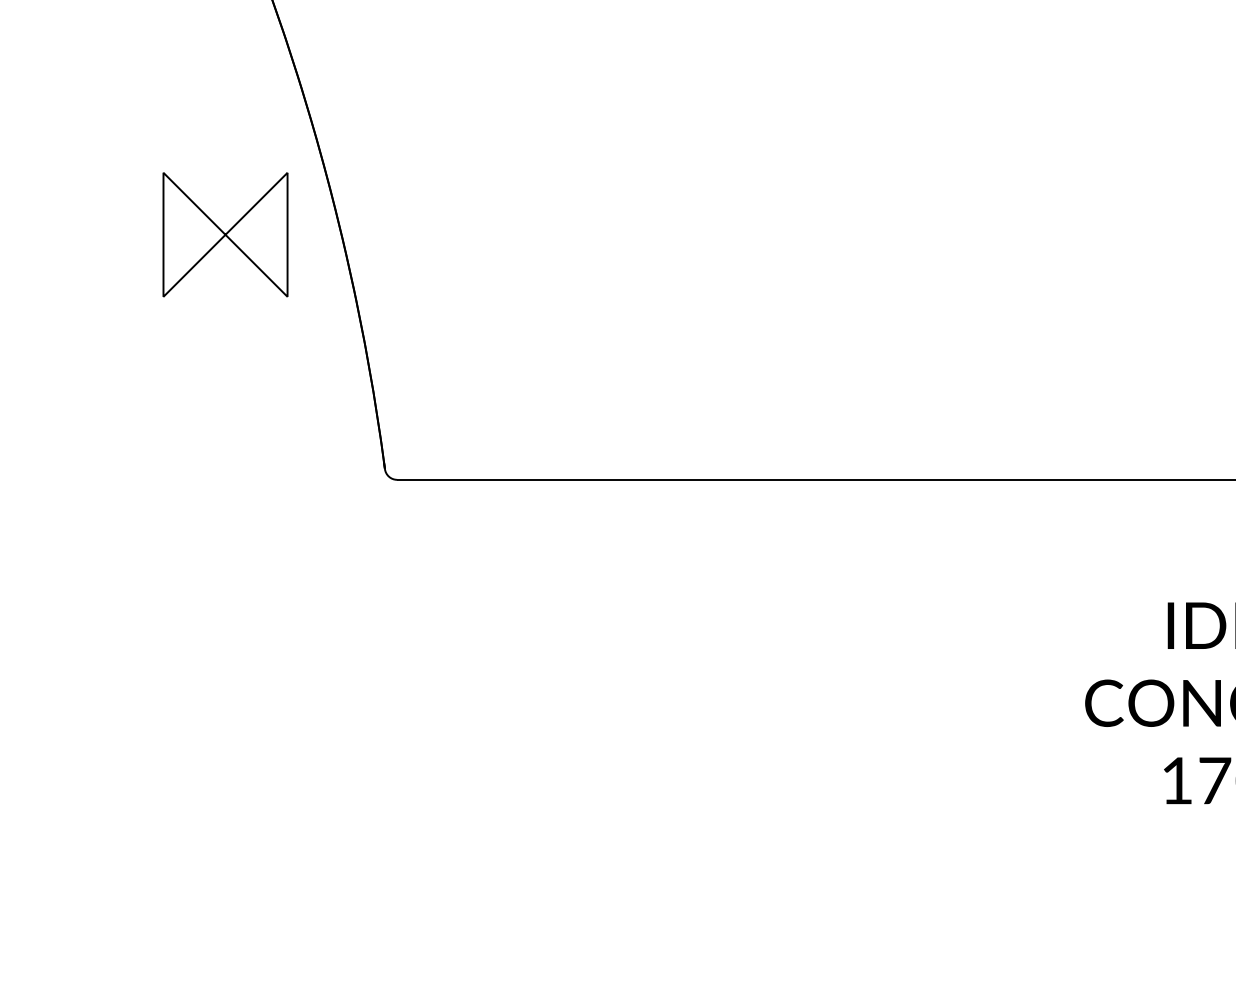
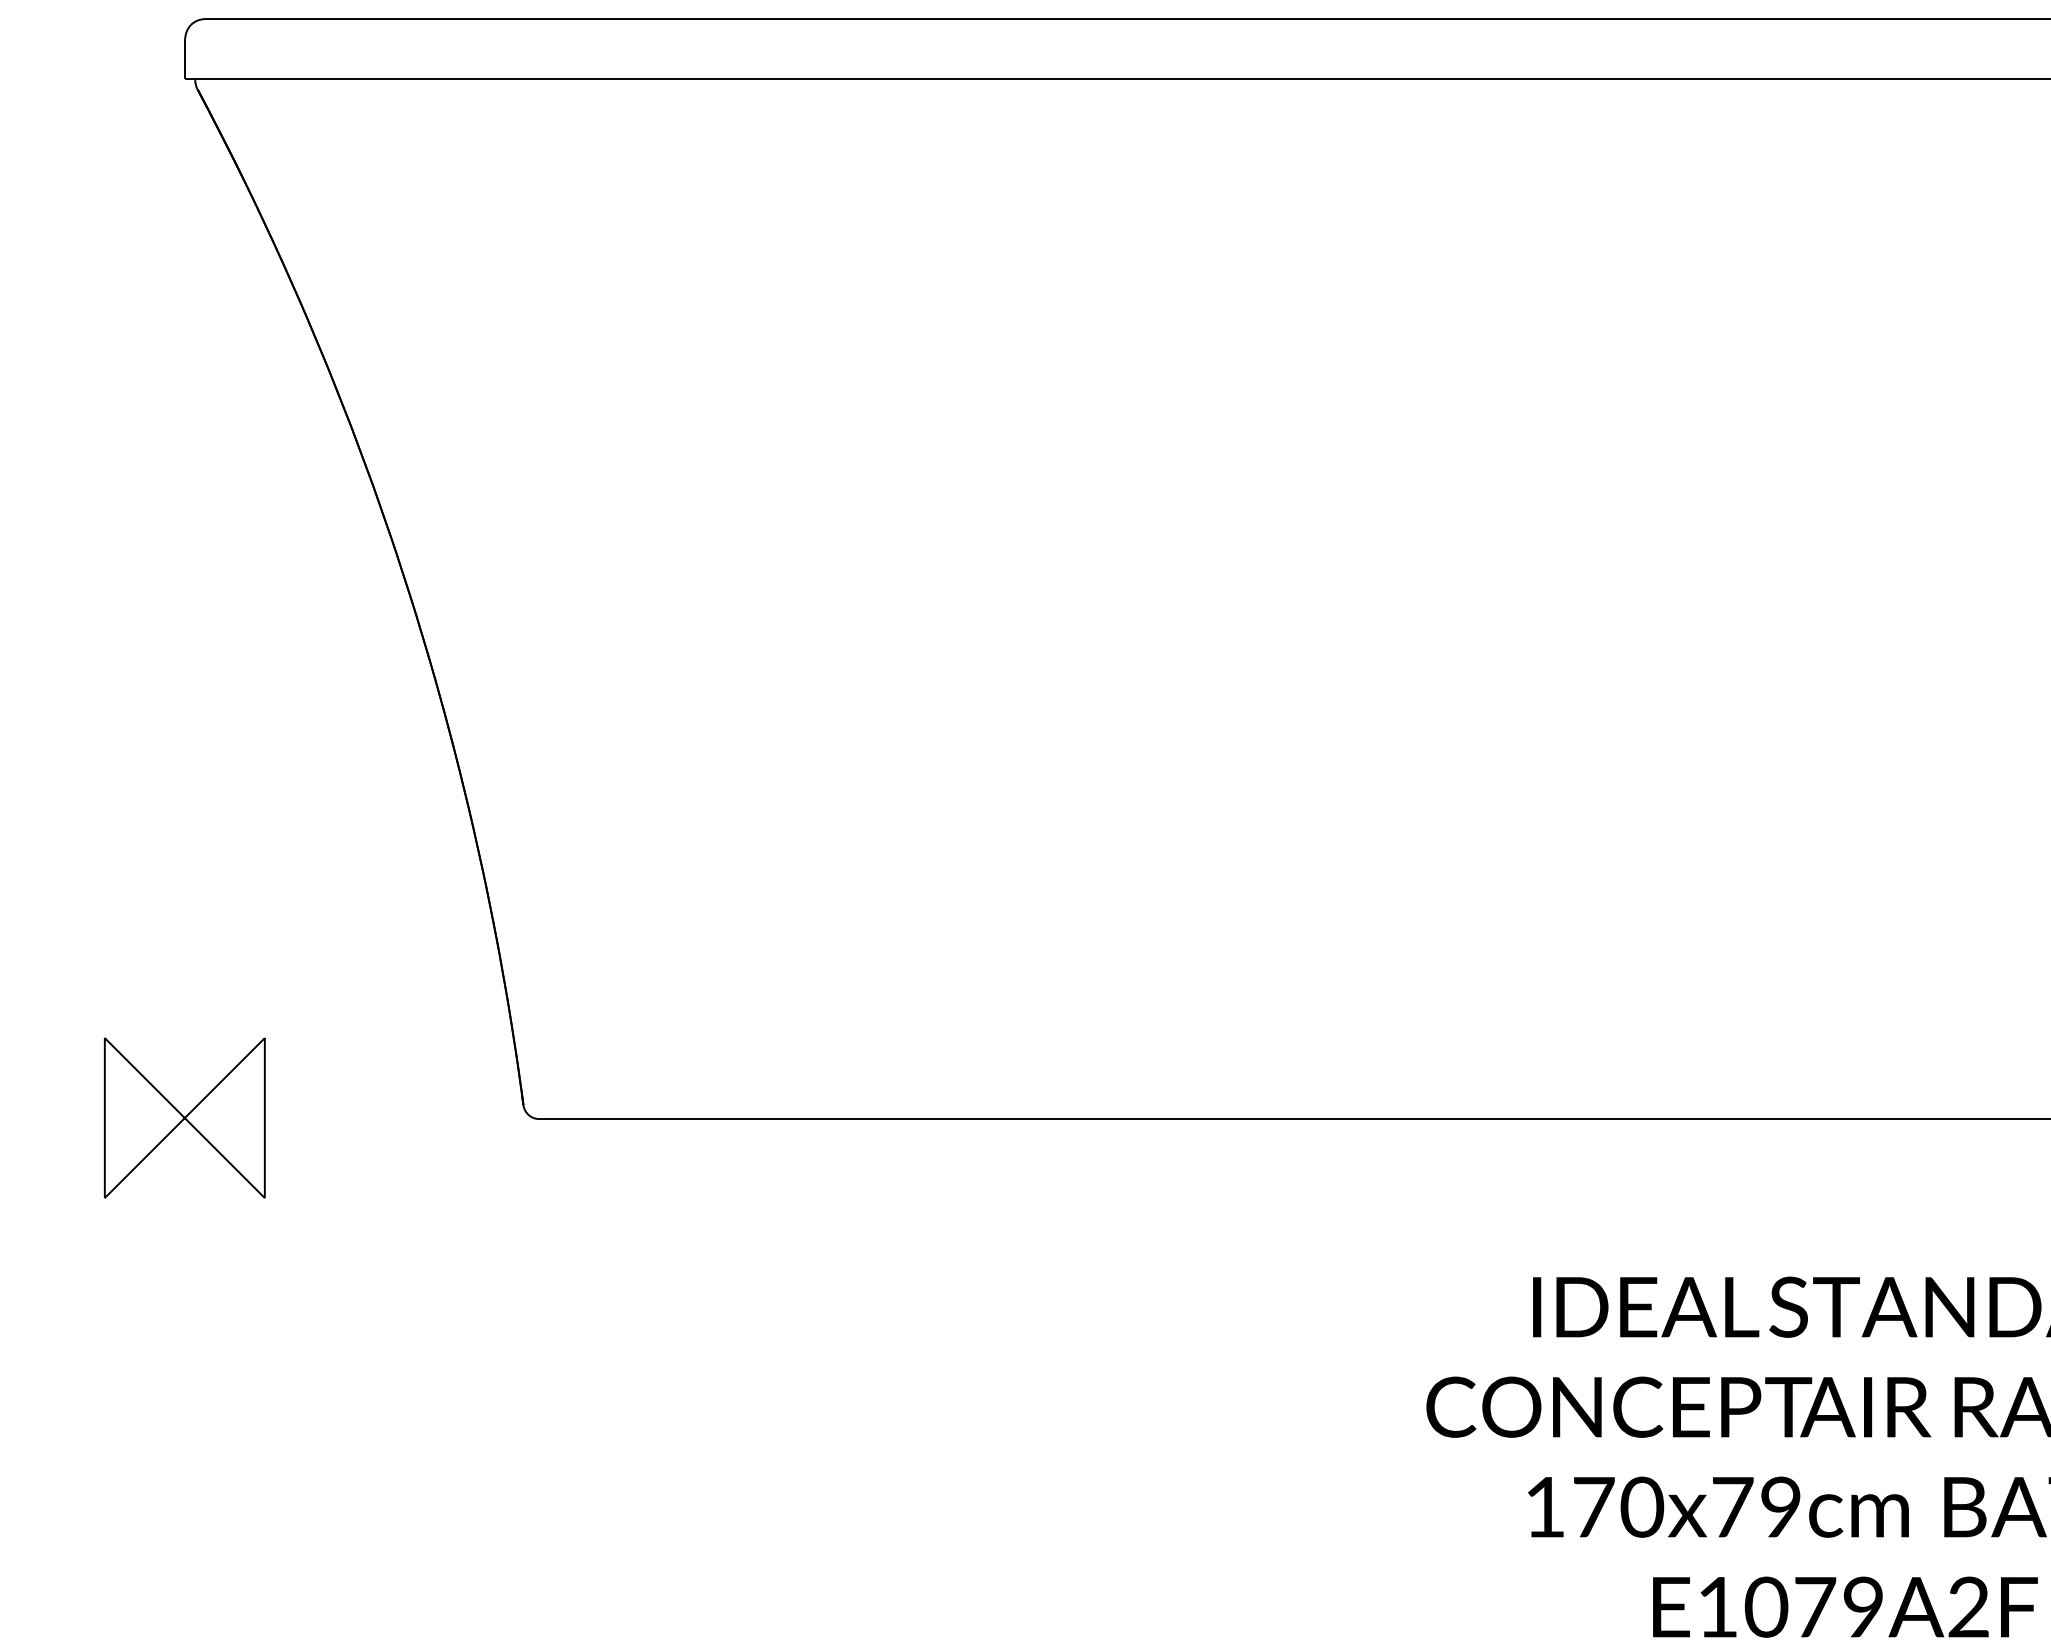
part: (225, 234) -> (184, 1117), moved

